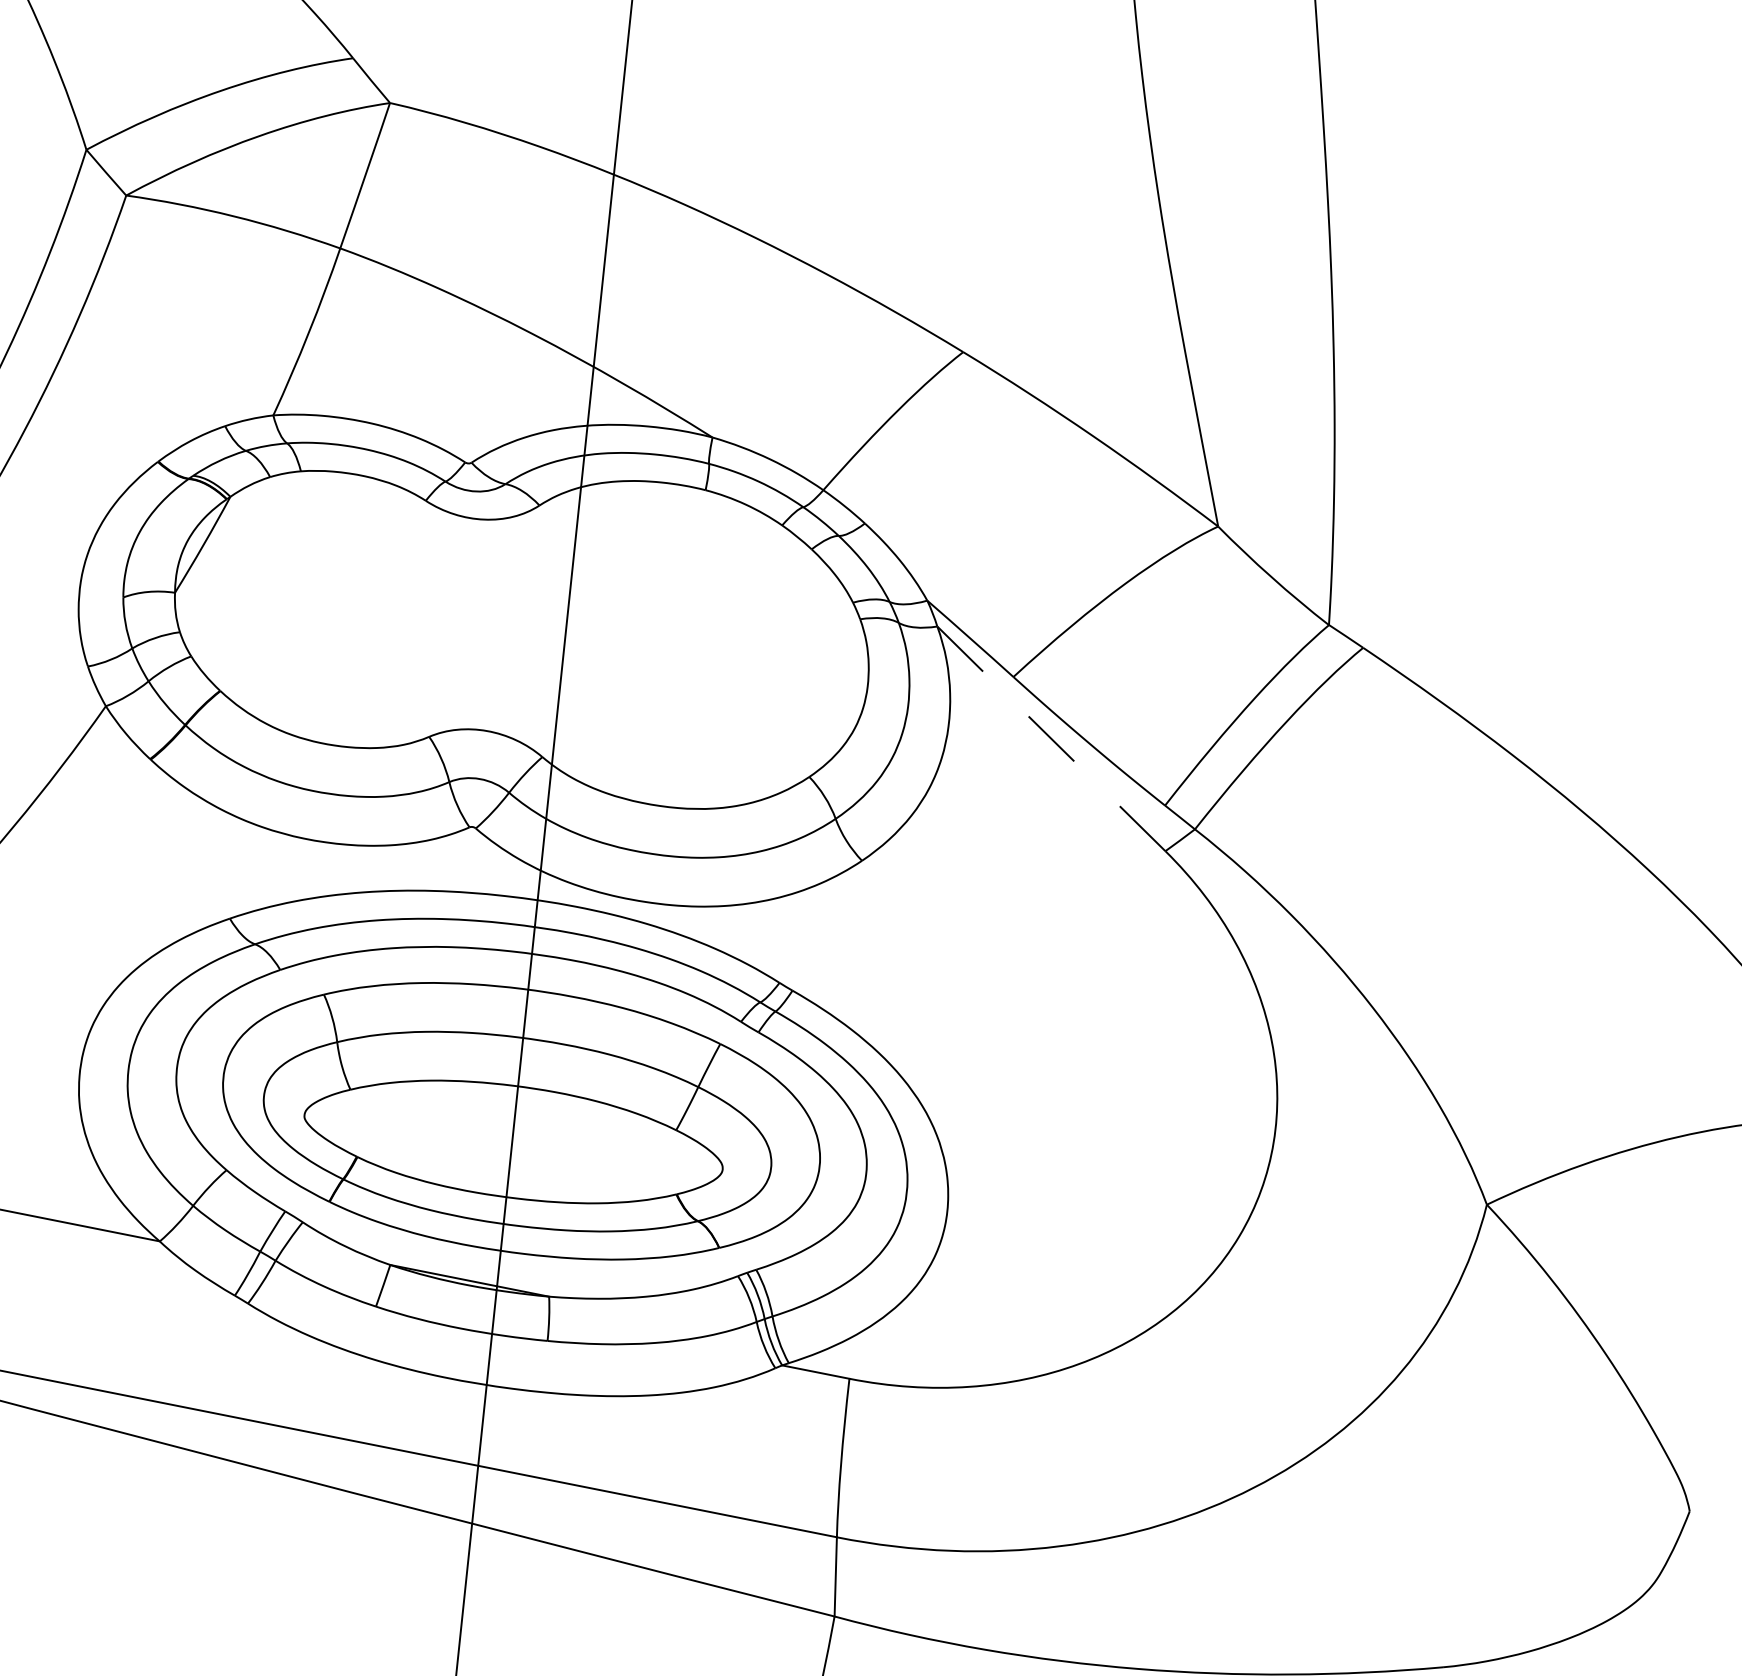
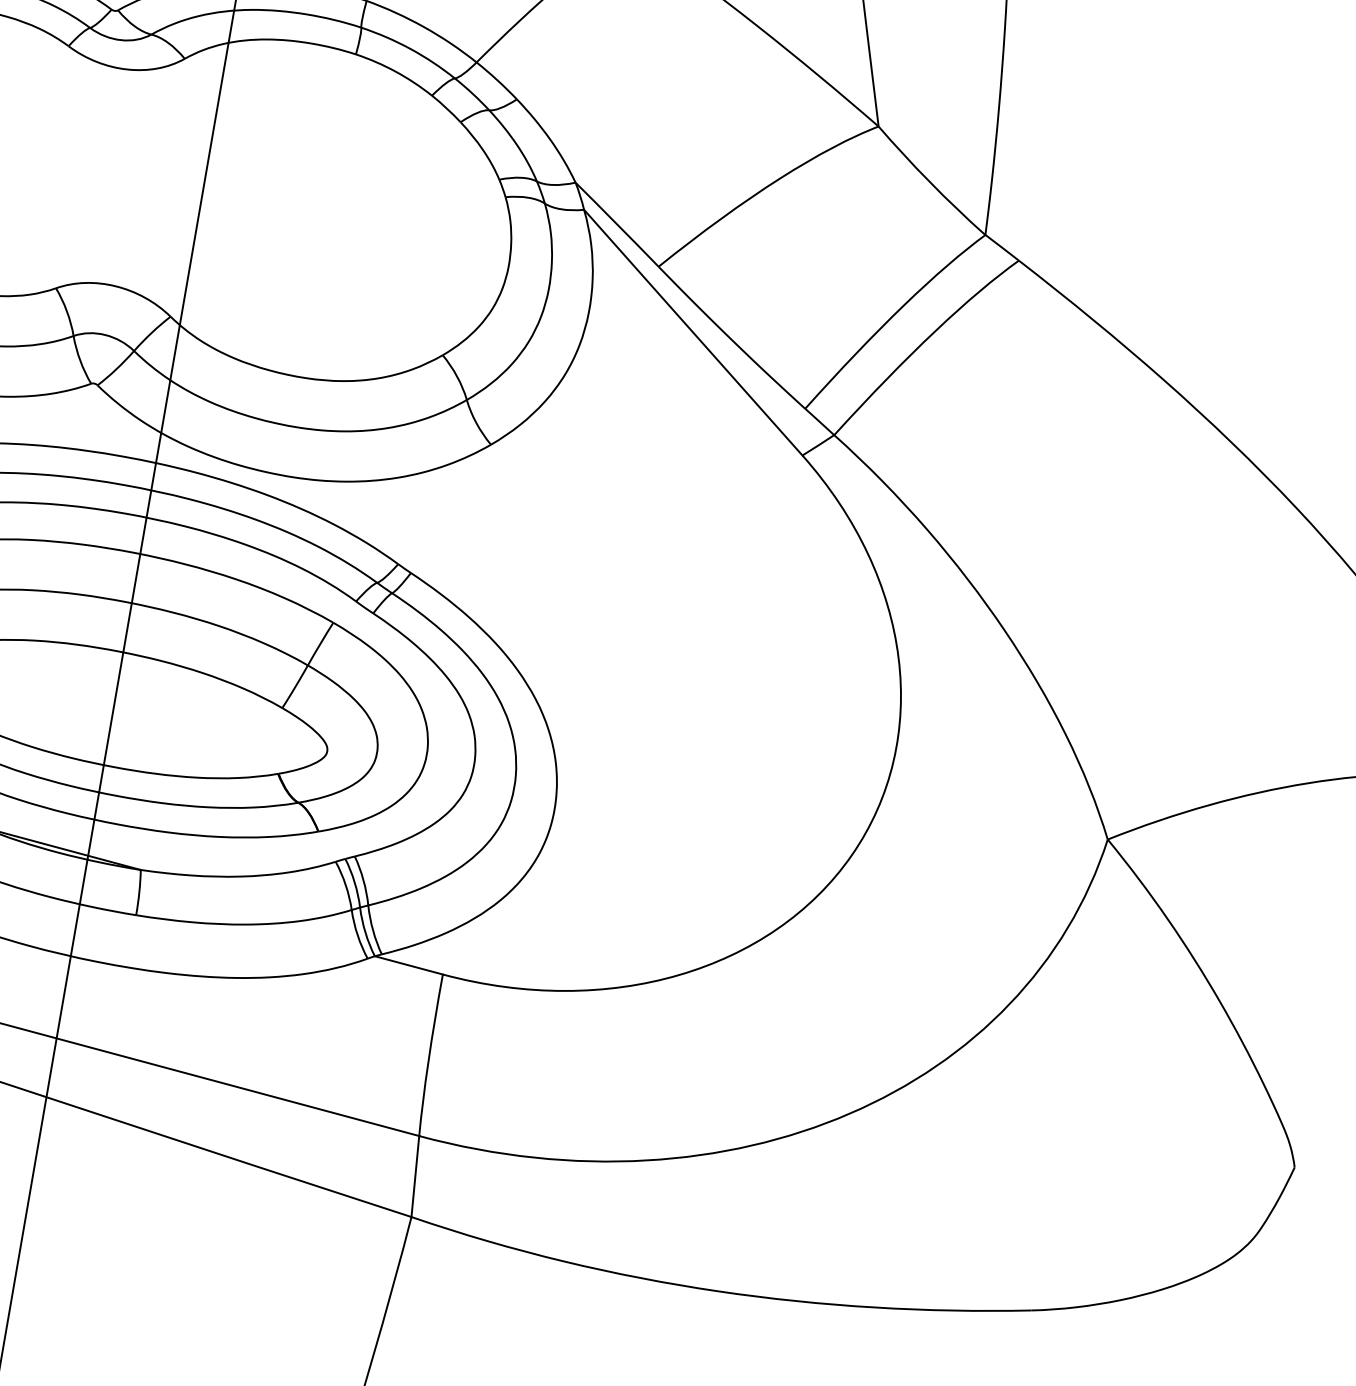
line: (1051, 738) -> (693, 332), dashed -> solid

